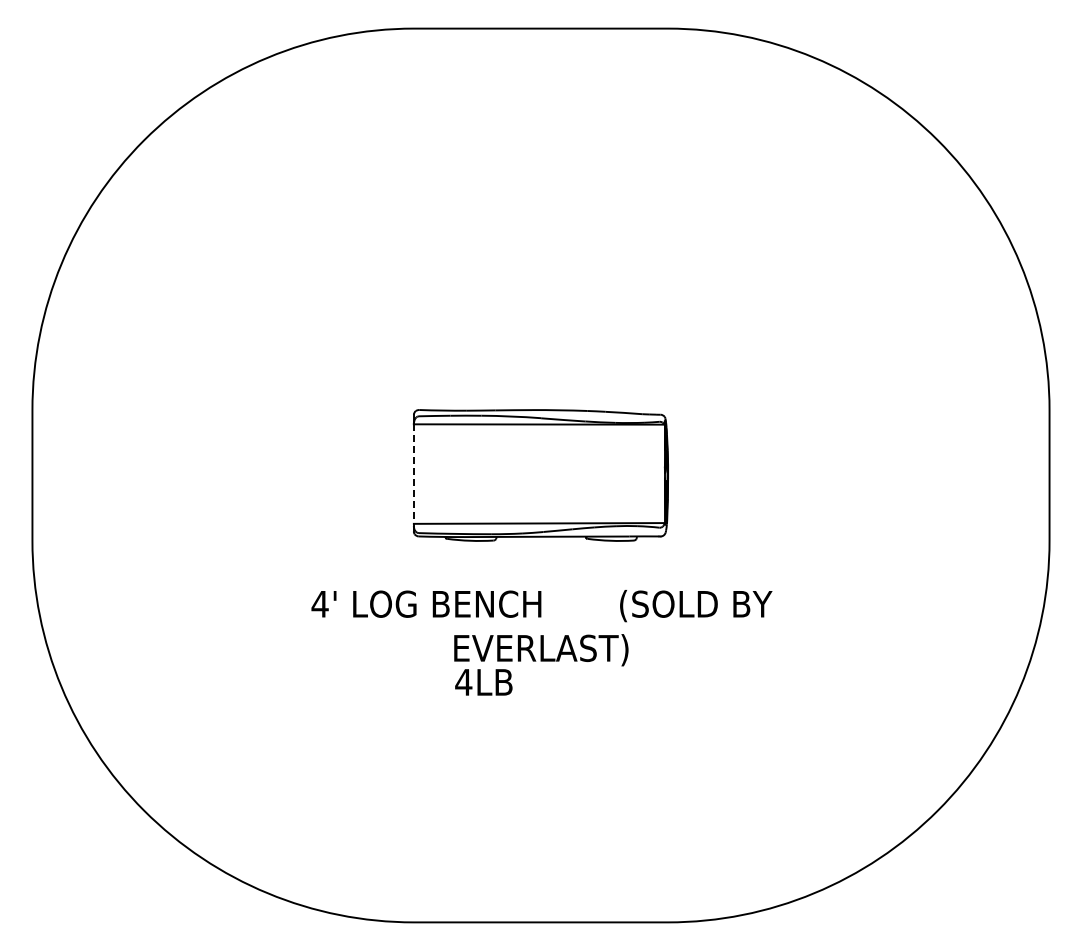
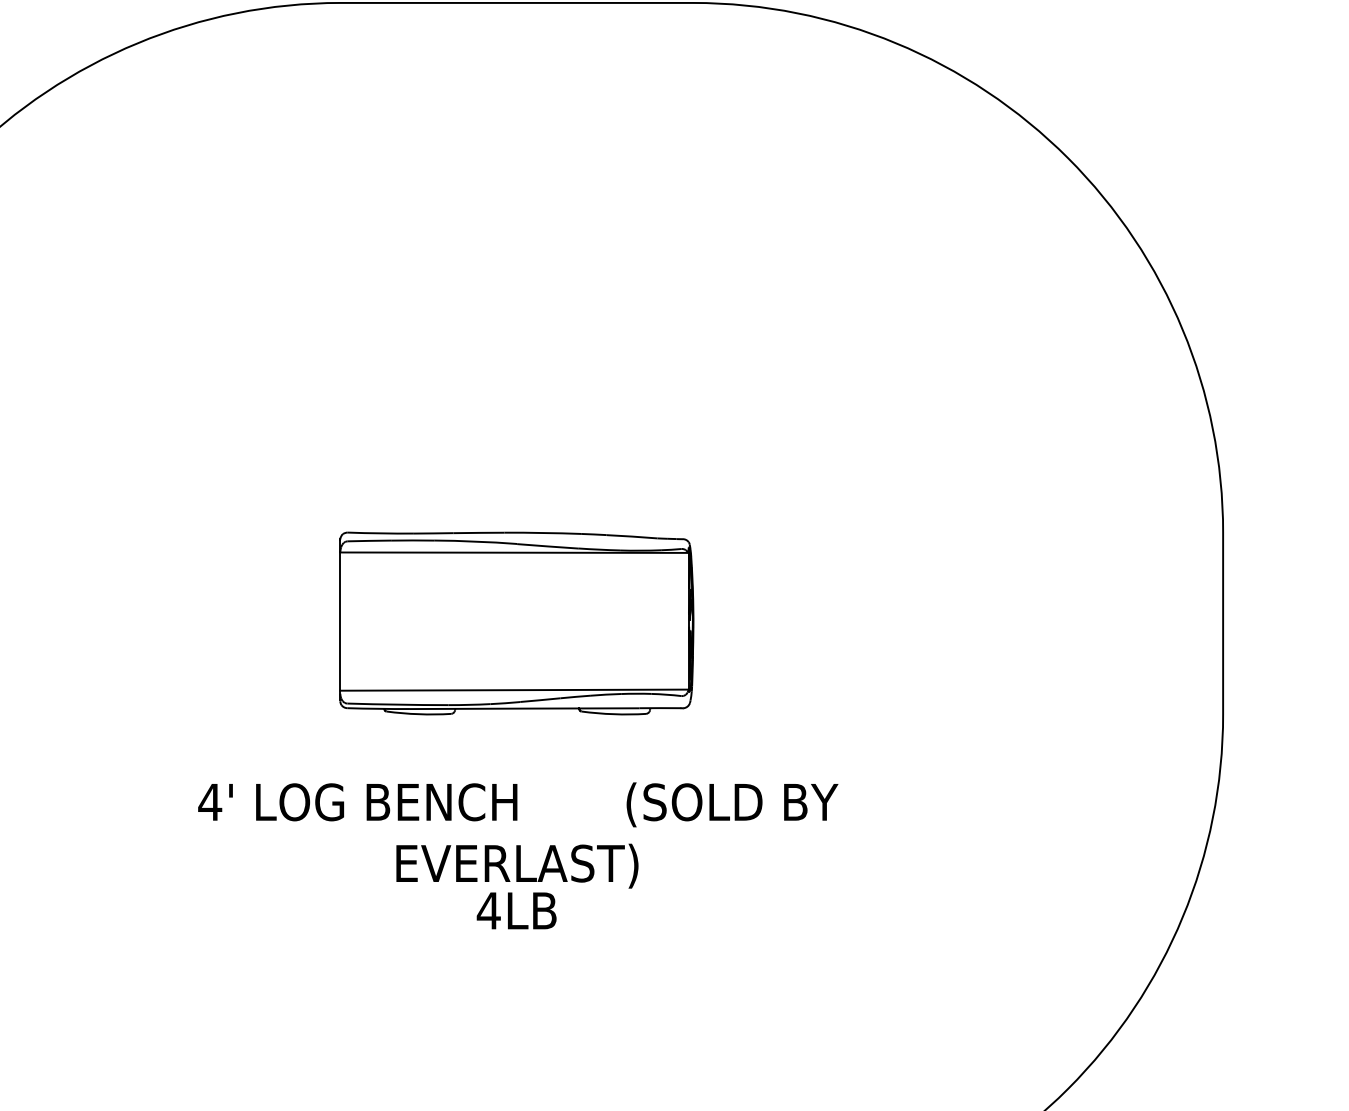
line: (413, 477) -> (339, 626), dashed -> solid
text: (483, 682) -> (516, 911), moved

